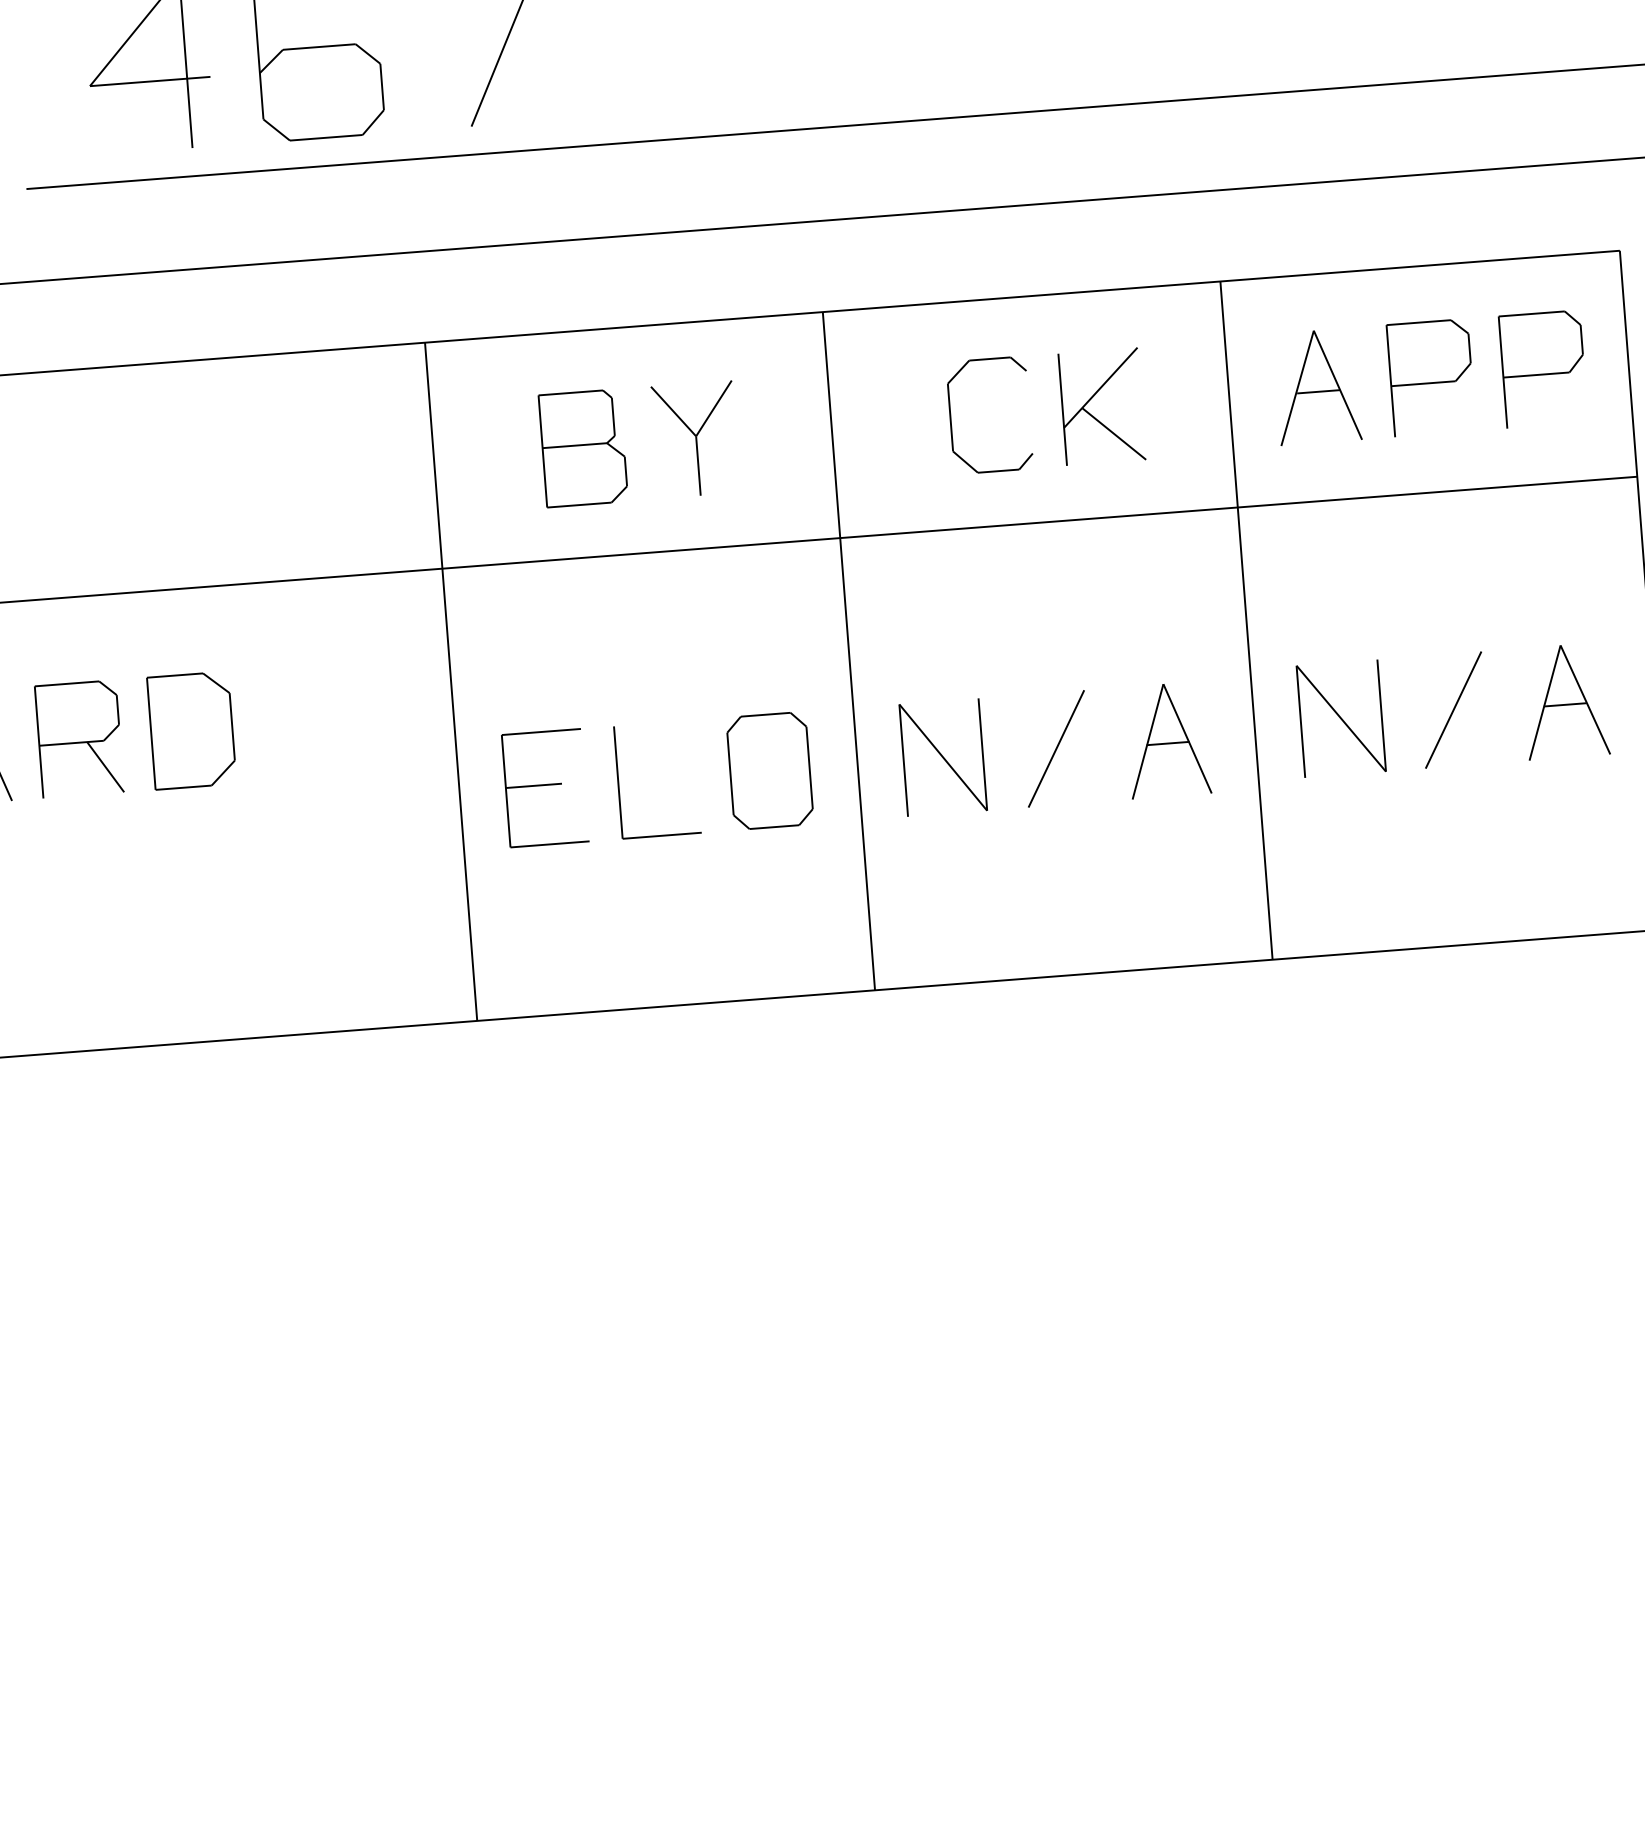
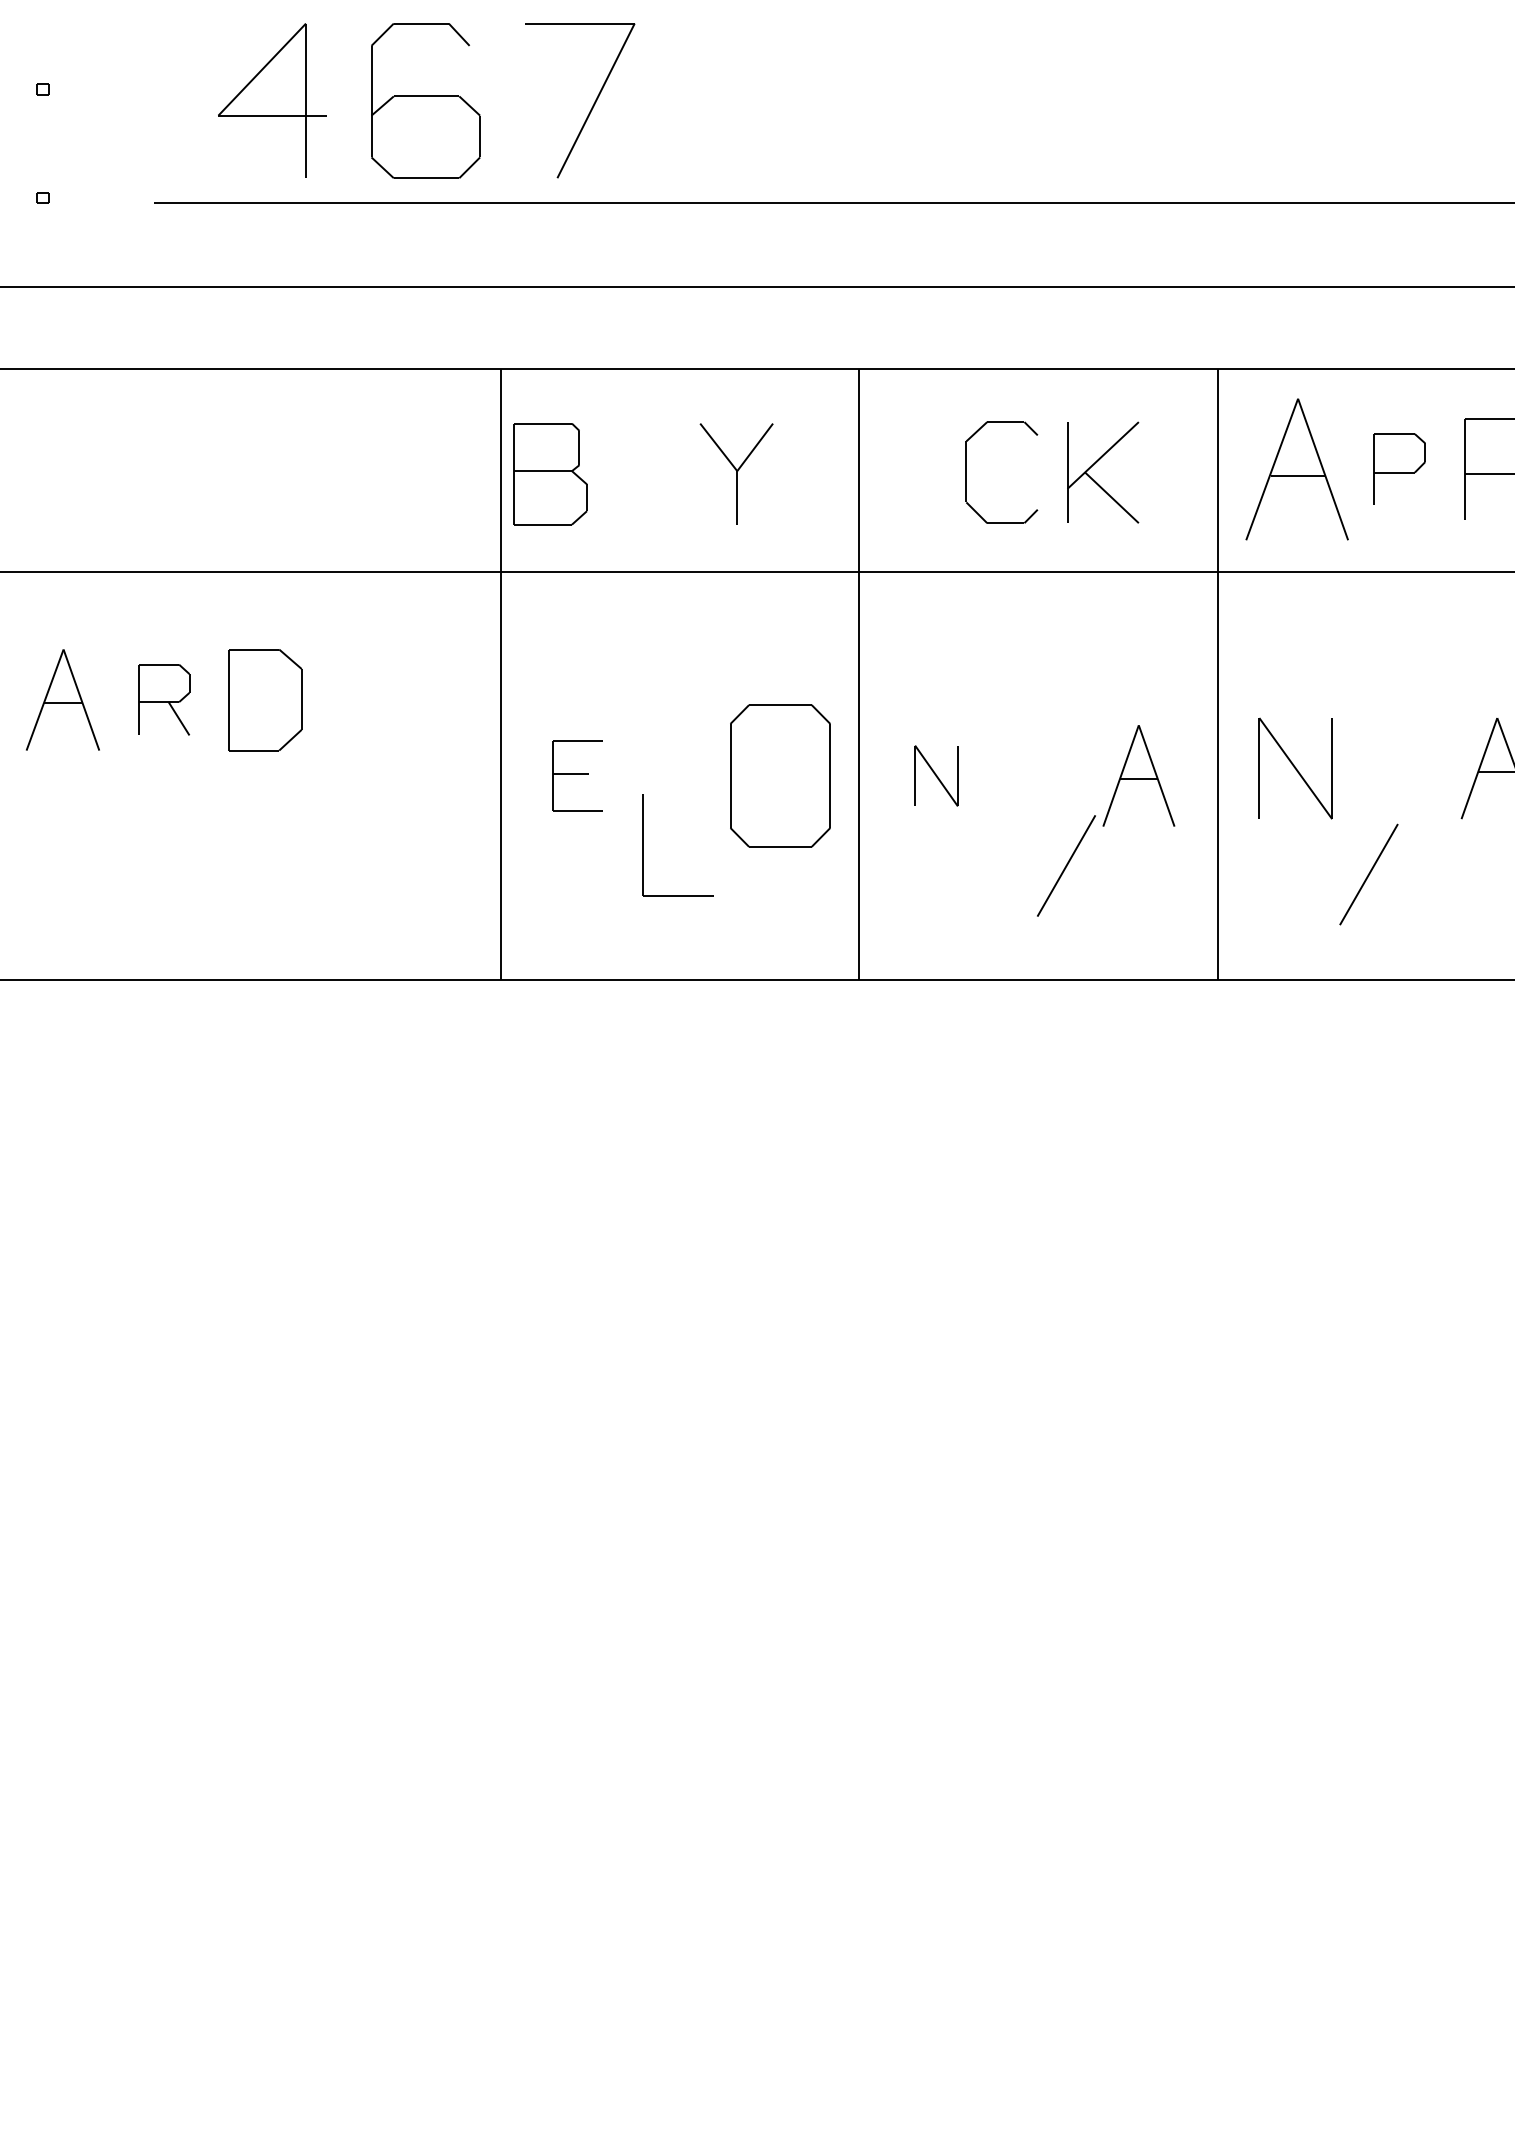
part: (1430, 376) -> (1399, 468), size x0.7
part: (1317, 386) -> (1297, 469), size x1.4
part: (583, 448) -> (550, 474), moved
line: (1453, 710) -> (1368, 874), moved
part: (78, 738) -> (163, 699), size x0.7
line: (1056, 748) -> (1066, 865), moved
part: (943, 757) -> (936, 775), size x0.6
part: (770, 770) -> (780, 775), size x1.4
part: (619, 783) -> (643, 845), moved
part: (544, 787) -> (577, 775), size x0.7

